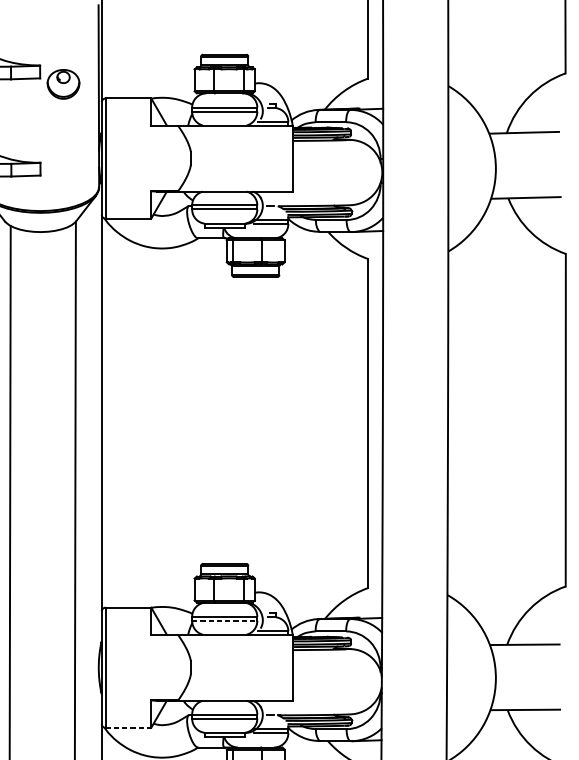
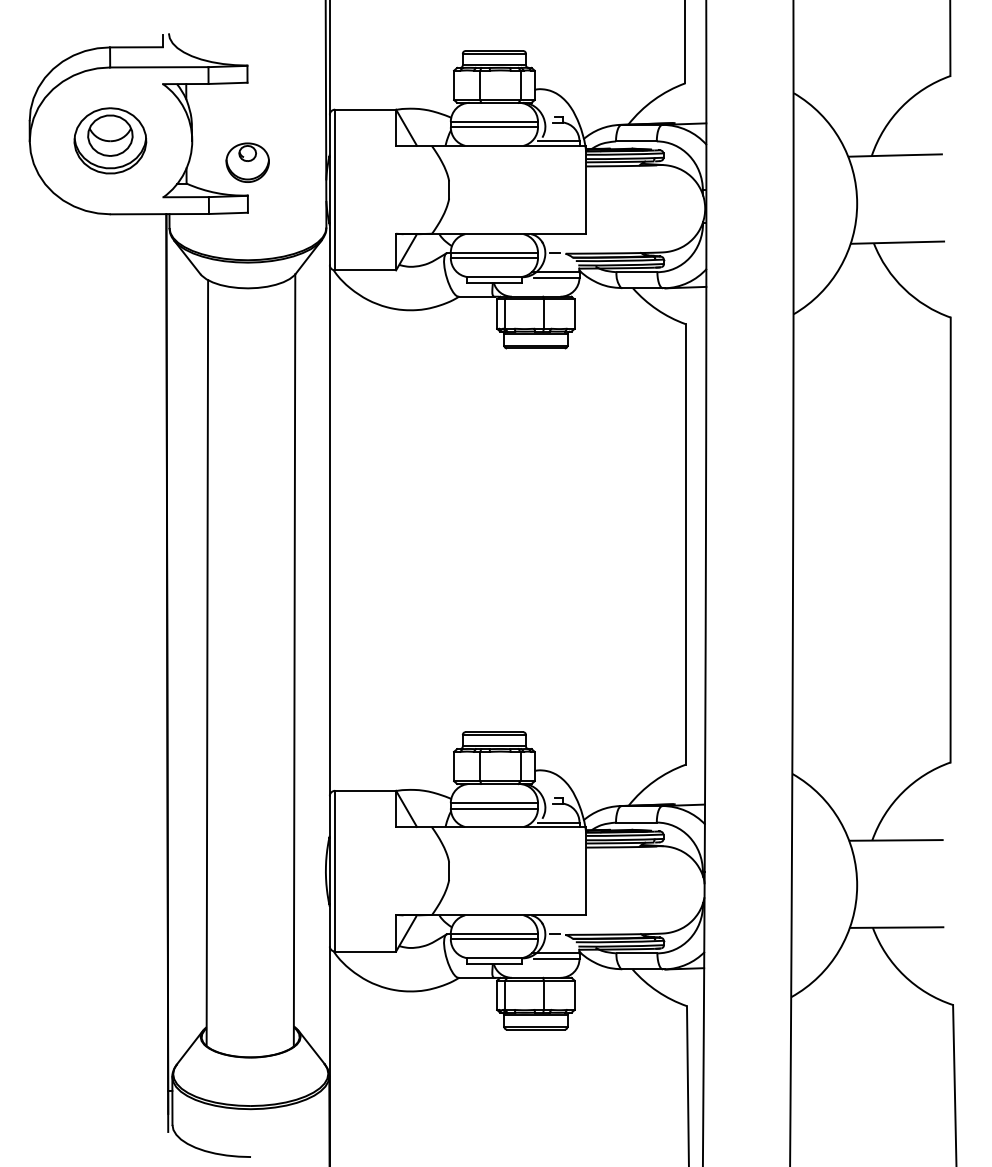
part: (63, 84) -> (247, 162), moved
line: (224, 620) -> (494, 808), dashed -> solid
line: (129, 727) -> (366, 951), dashed -> solid

